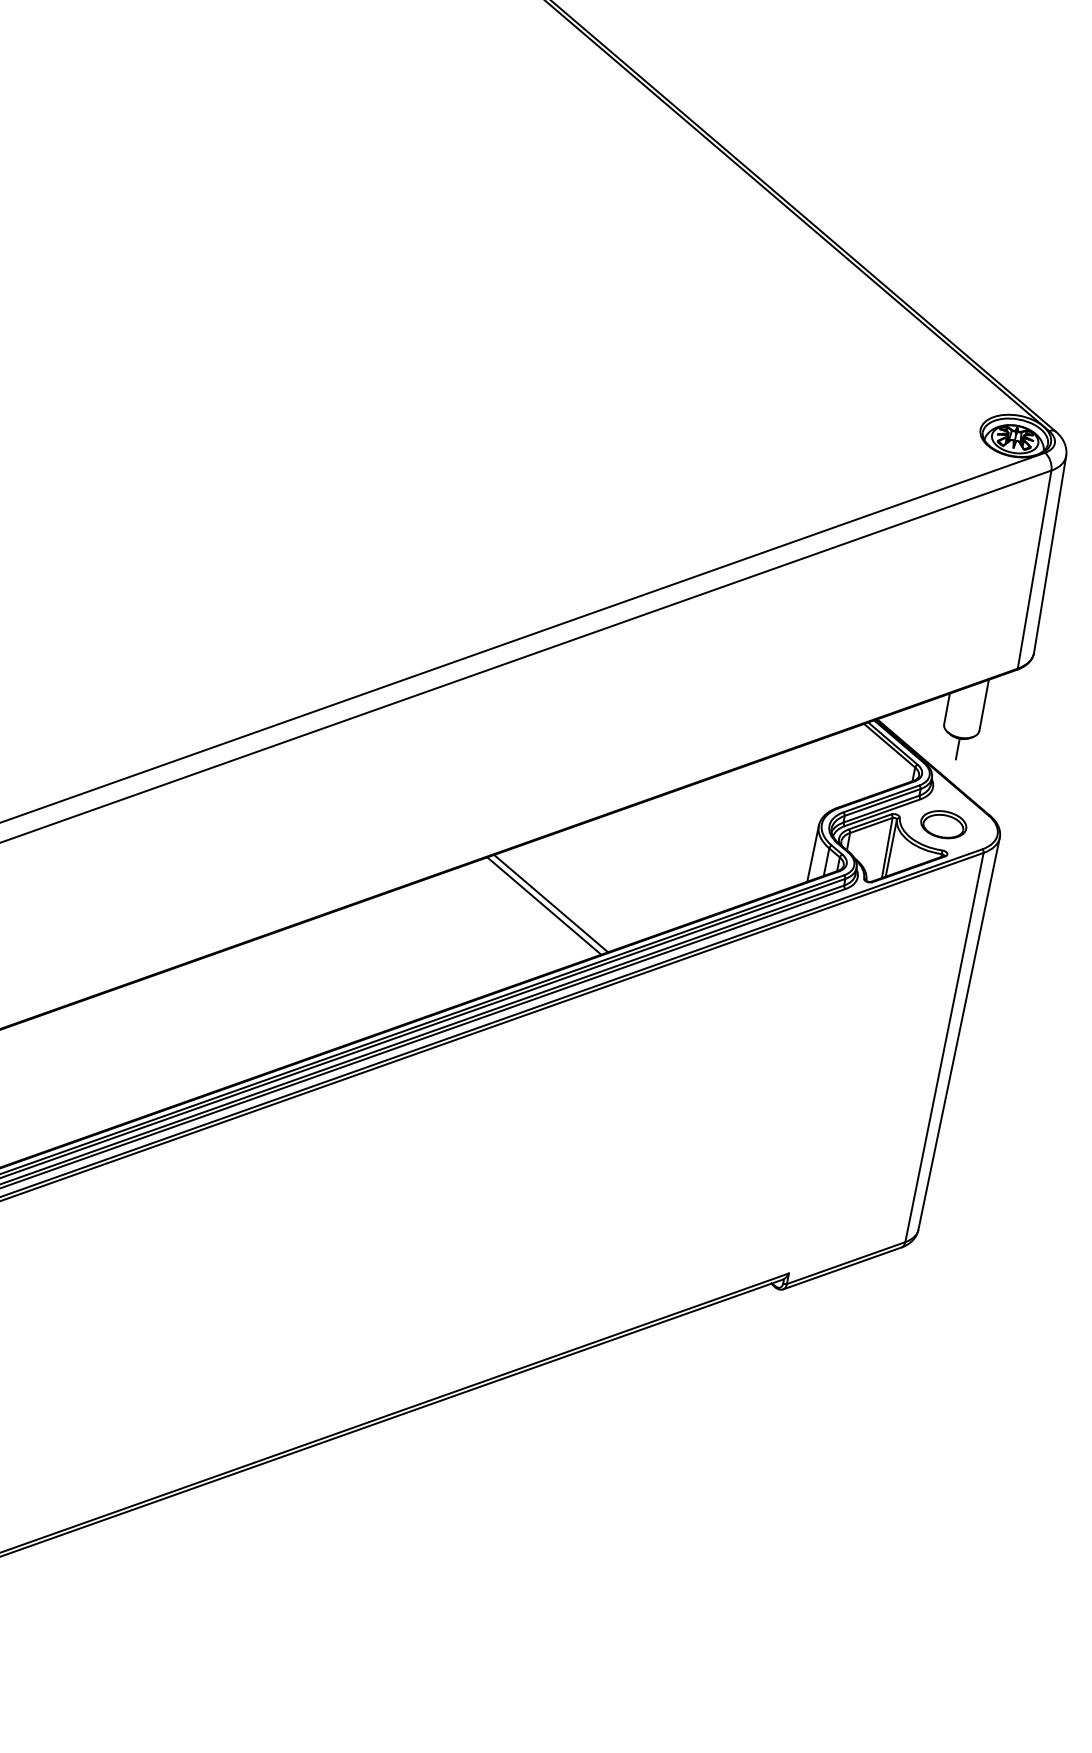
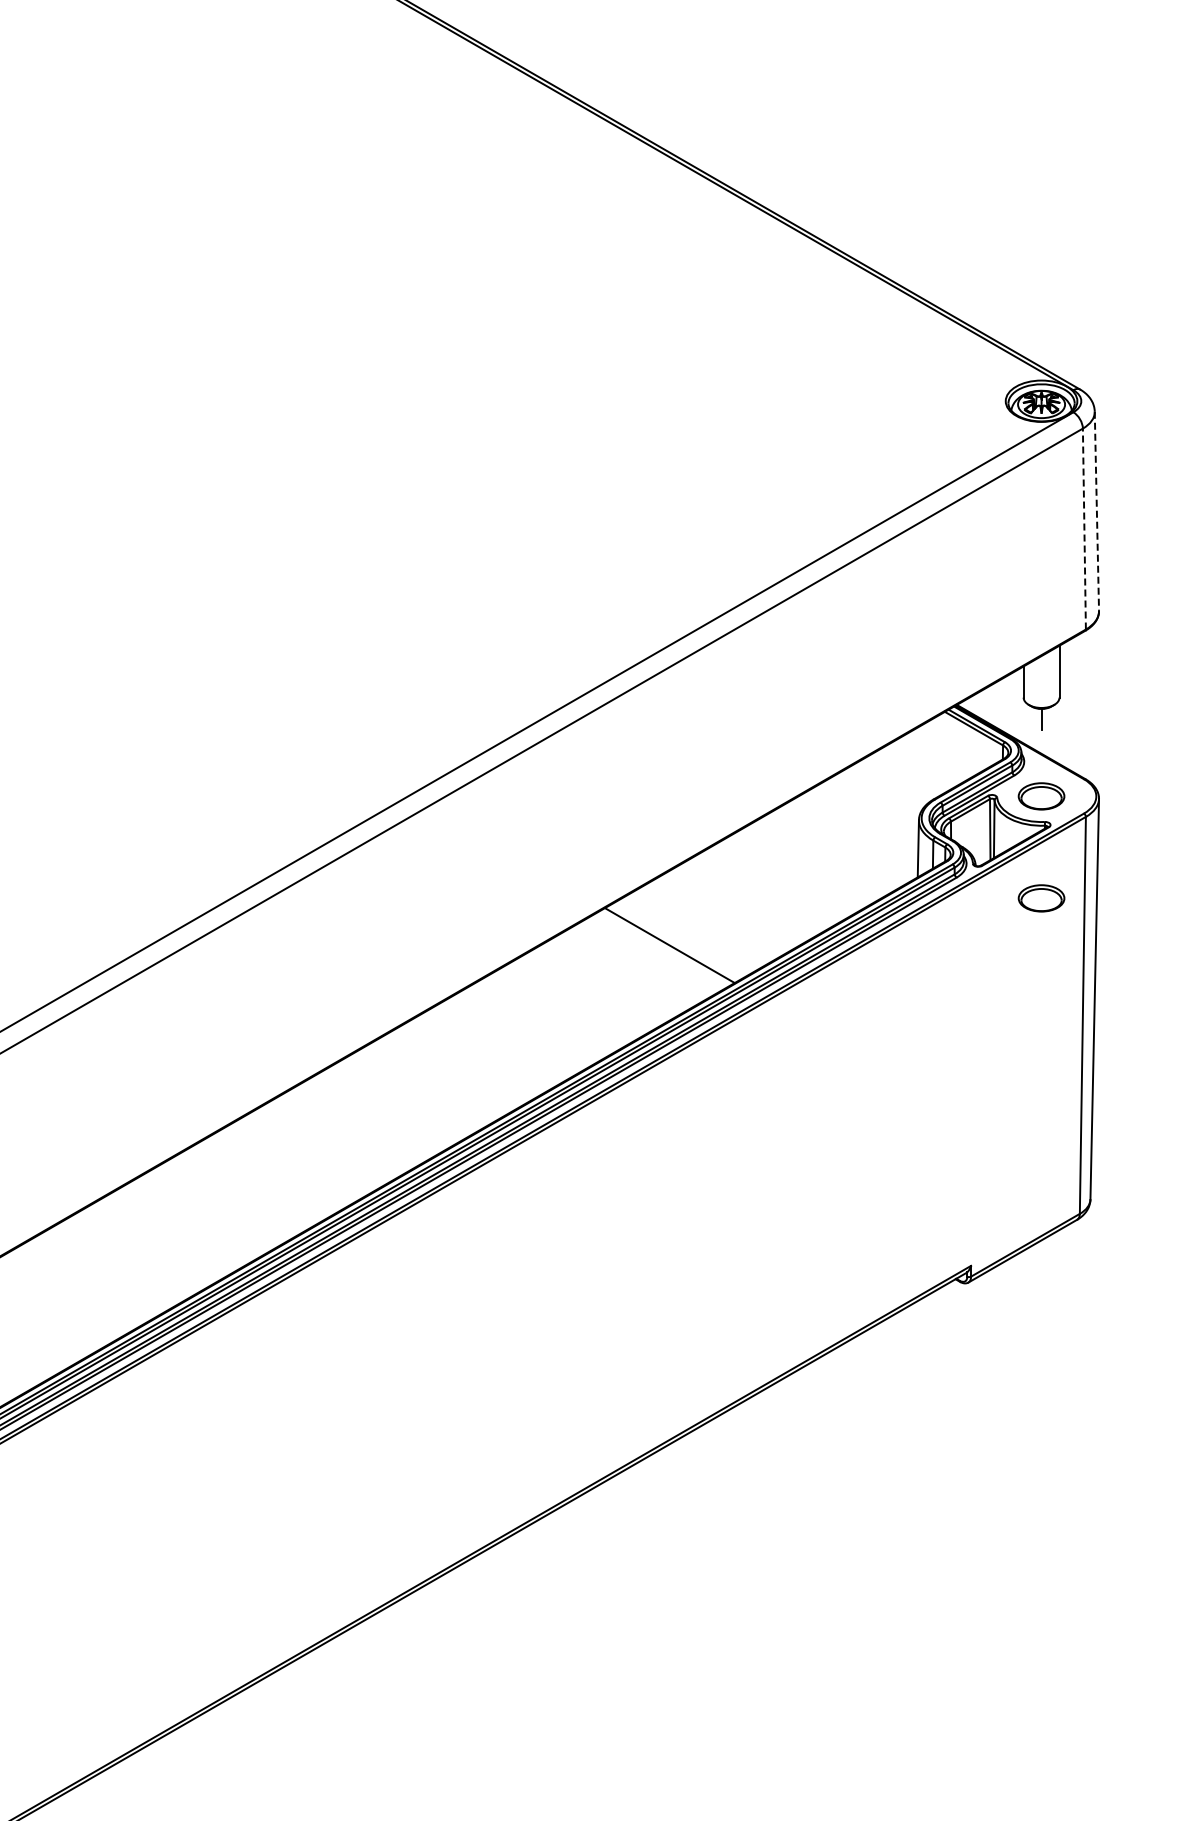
line: (1049, 554) -> (1096, 511), solid -> dashed
line: (1034, 569) -> (1084, 528), solid -> dashed
line: (544, 905) -> (663, 948), removed
part: (925, 925) -> (1041, 898), added

